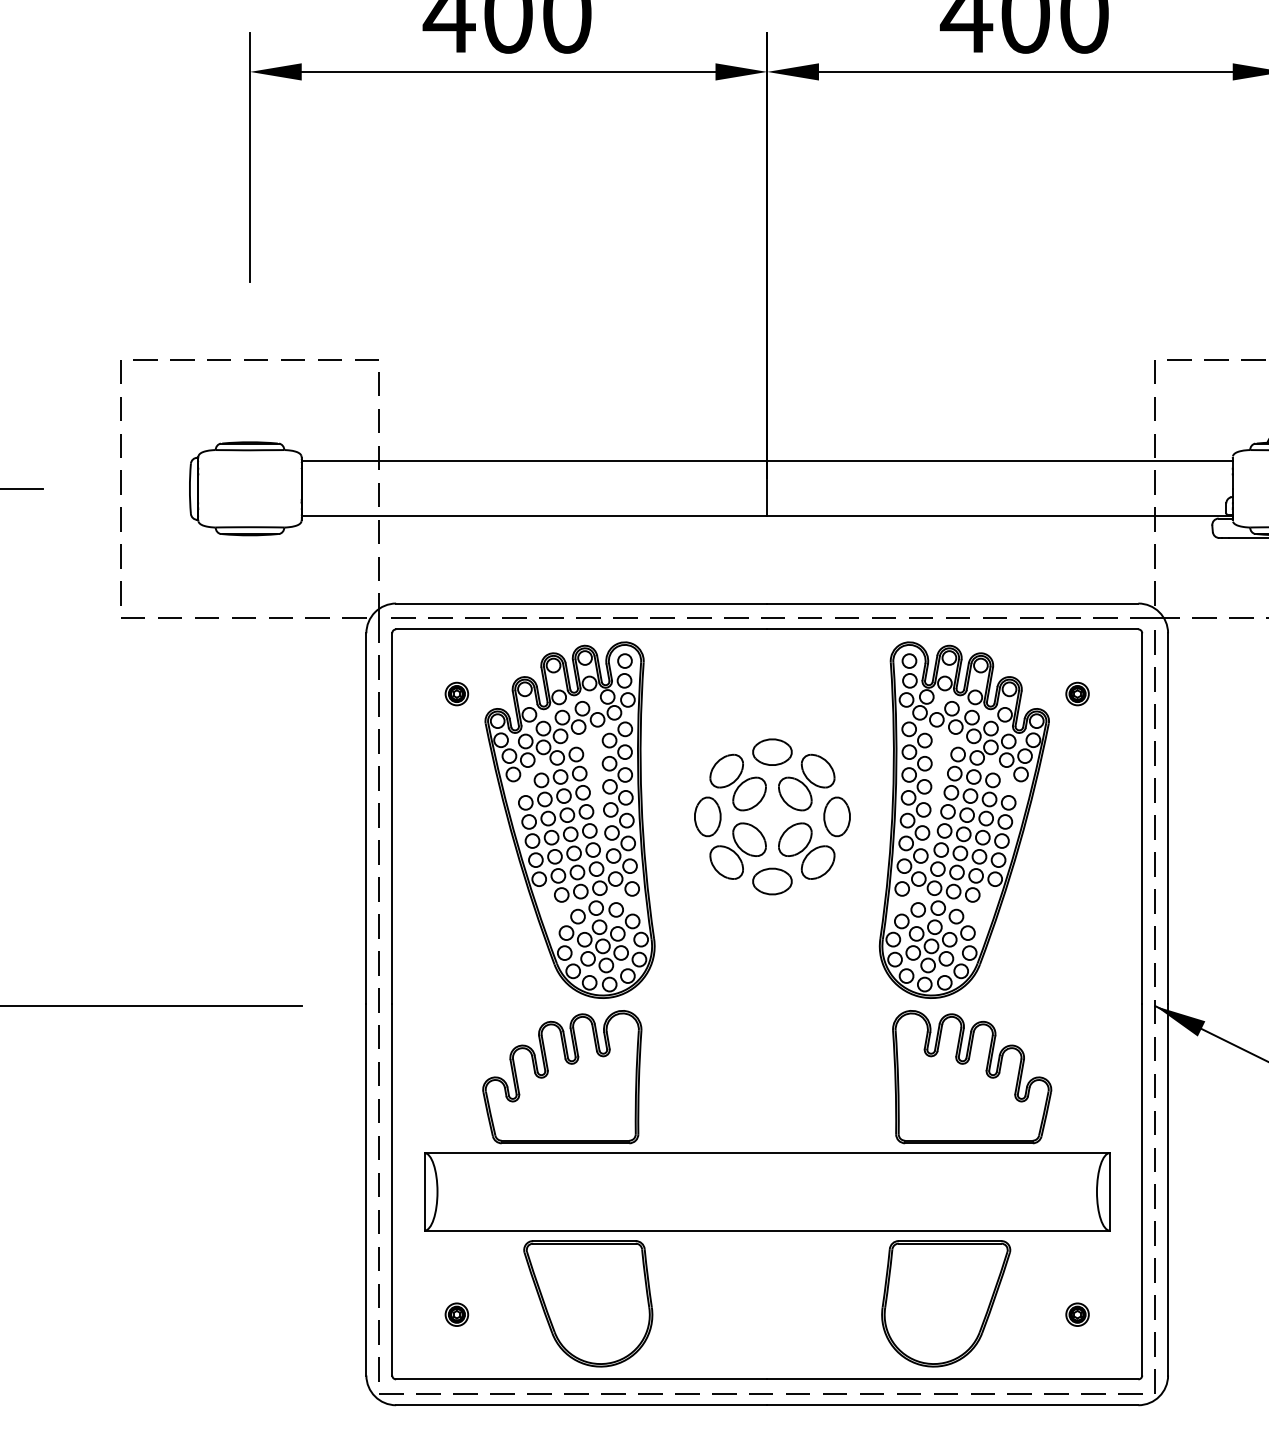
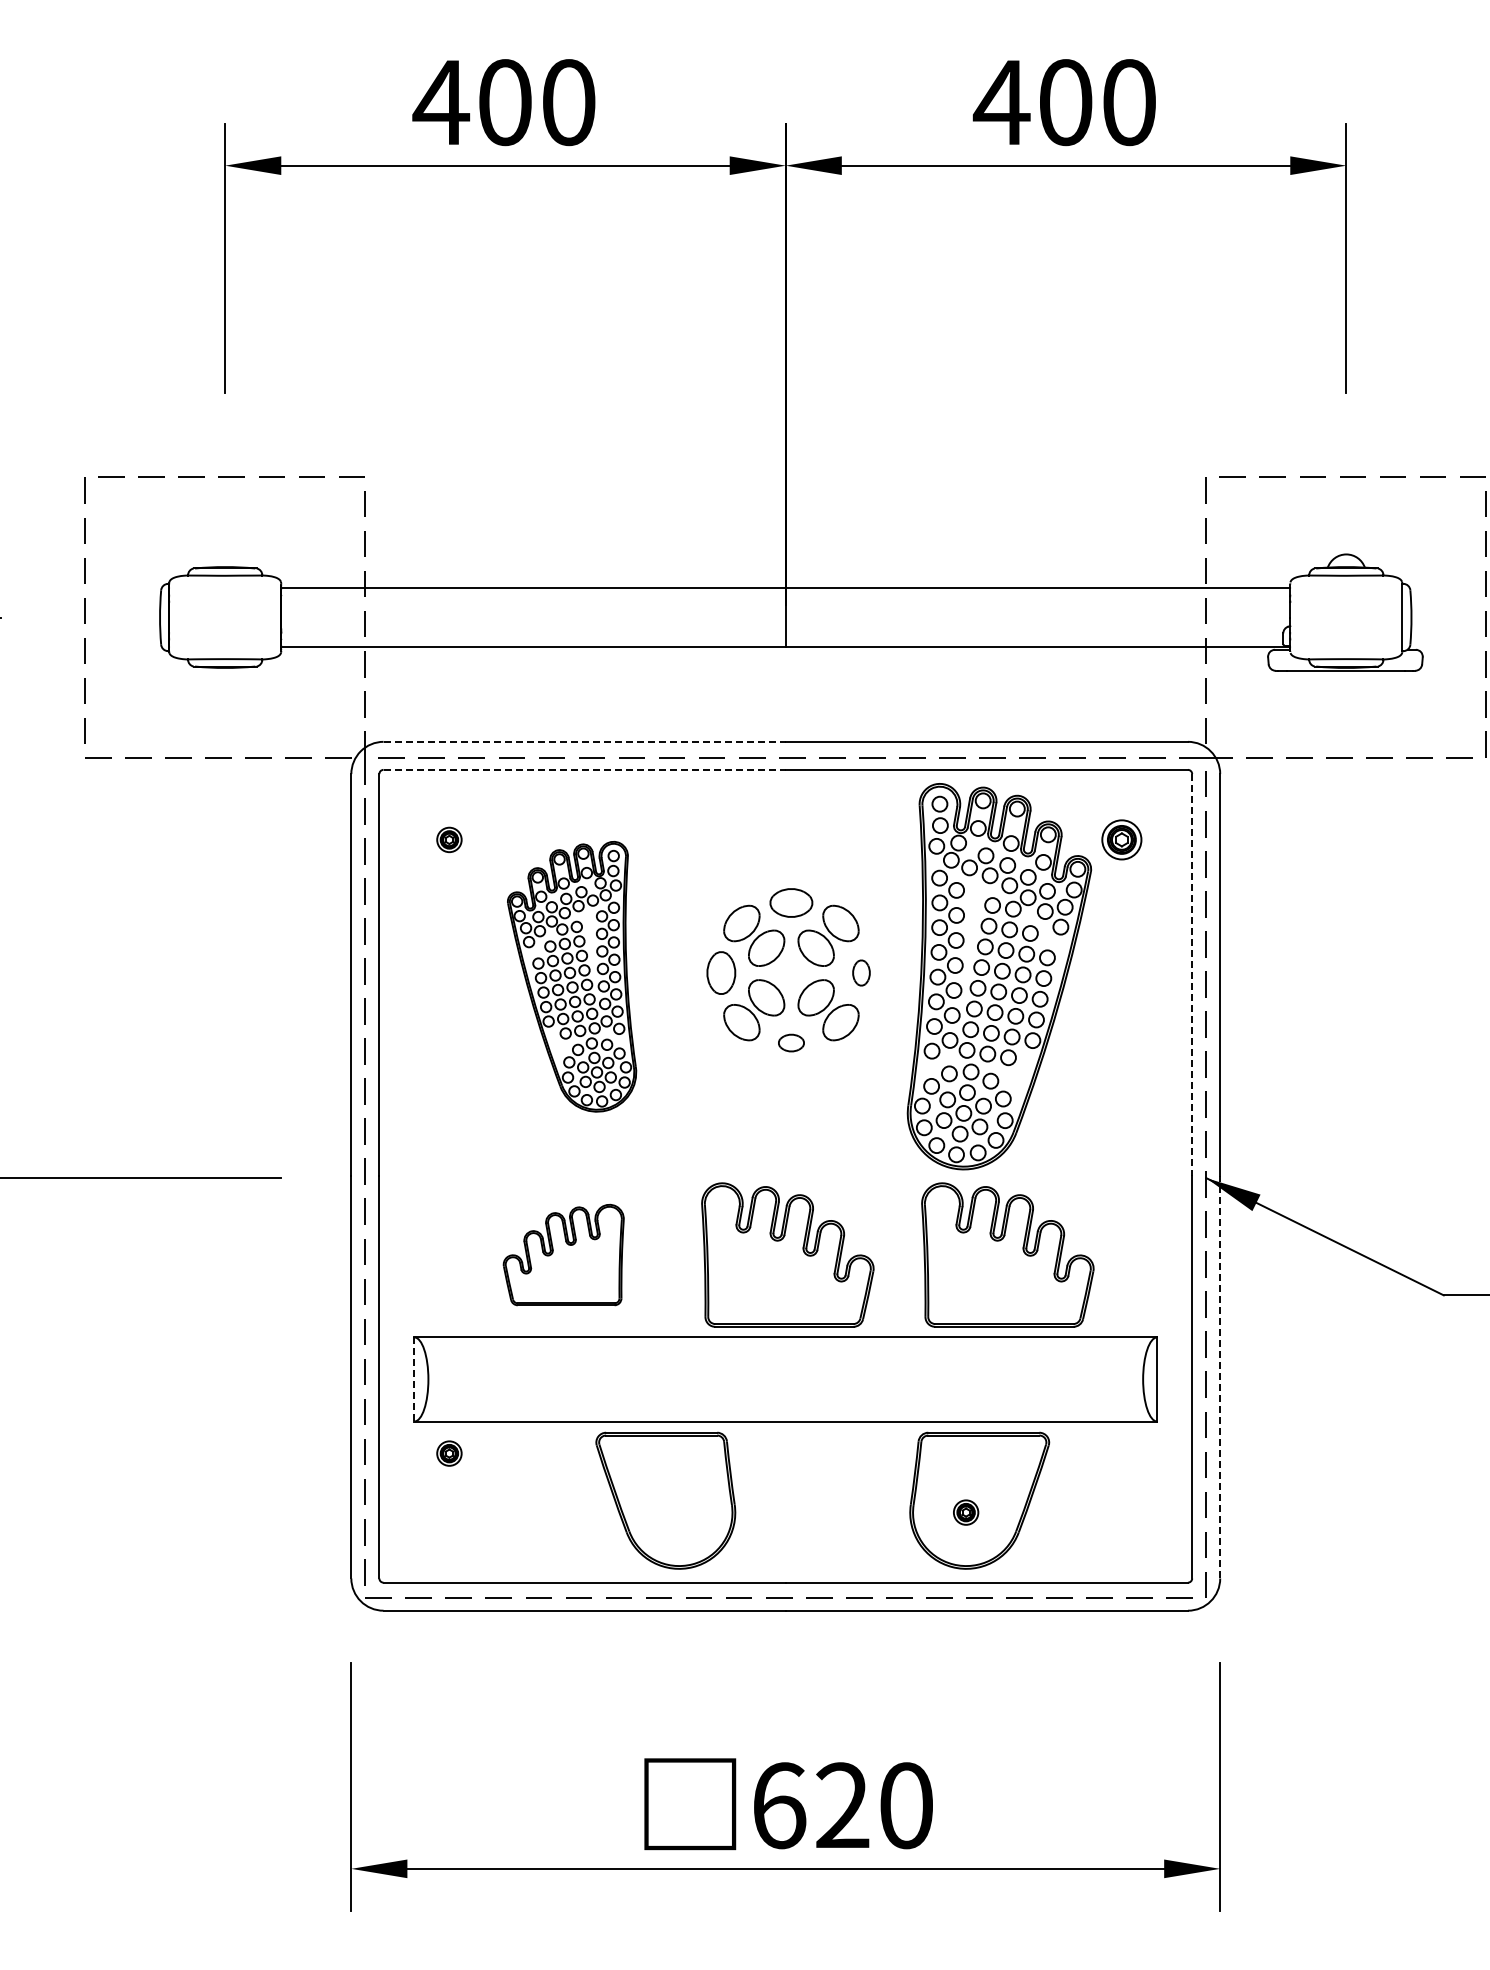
line: (582, 603) -> (585, 741), solid -> dashed
line: (582, 629) -> (585, 769), solid -> dashed
part: (1077, 693) -> (1122, 839), size x1.6
part: (837, 816) -> (861, 972), size x0.6
line: (1142, 819) -> (1192, 975), solid -> dashed
part: (569, 820) -> (571, 976), size x0.7
part: (772, 880) -> (791, 1042), size x0.6
part: (562, 1076) -> (563, 1254), size x0.7
part: (768, 1076) -> (787, 1254), added
line: (1168, 1189) -> (1220, 1376), solid -> dashed
line: (424, 1191) -> (414, 1379), solid -> dashed
part: (587, 1303) -> (665, 1500), moved
part: (456, 1314) -> (449, 1453), moved
part: (1077, 1314) -> (966, 1512), moved

